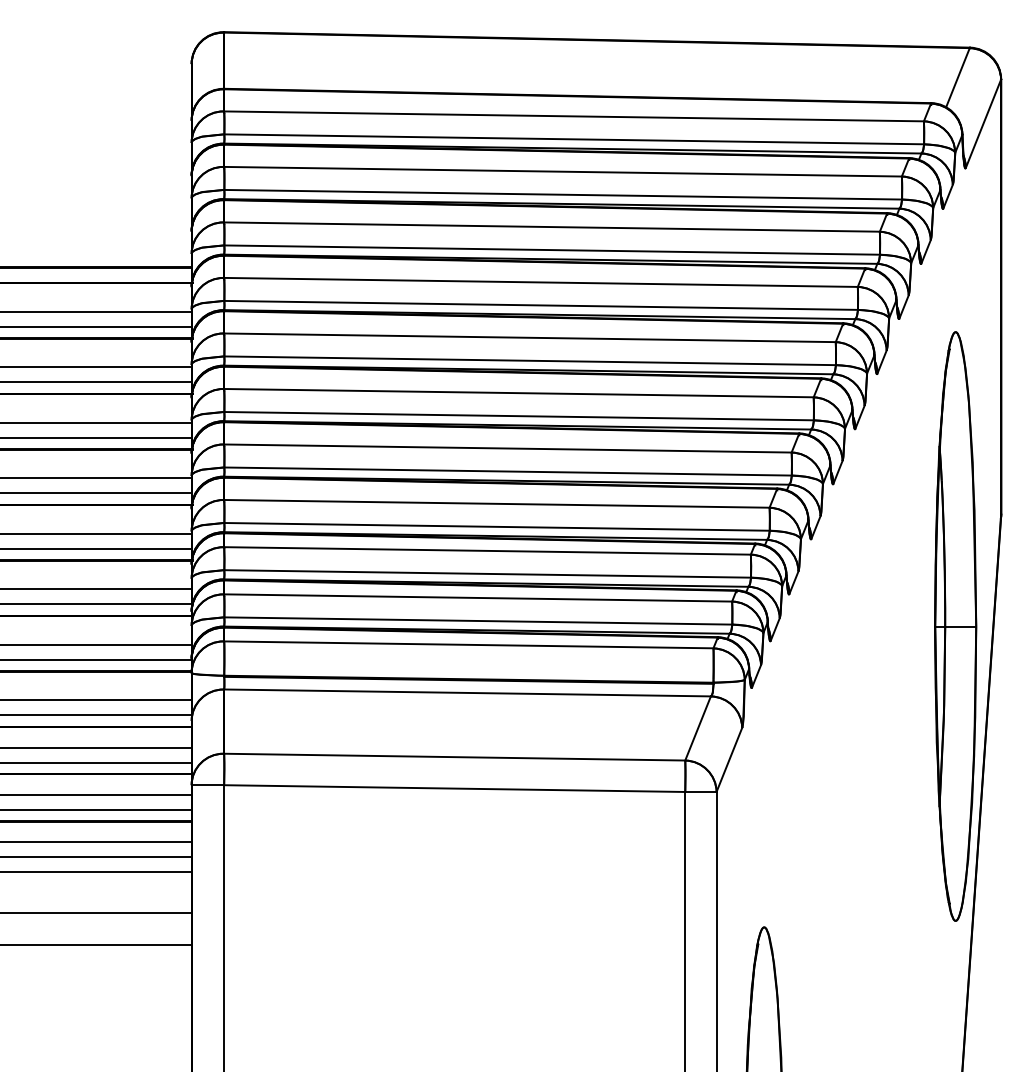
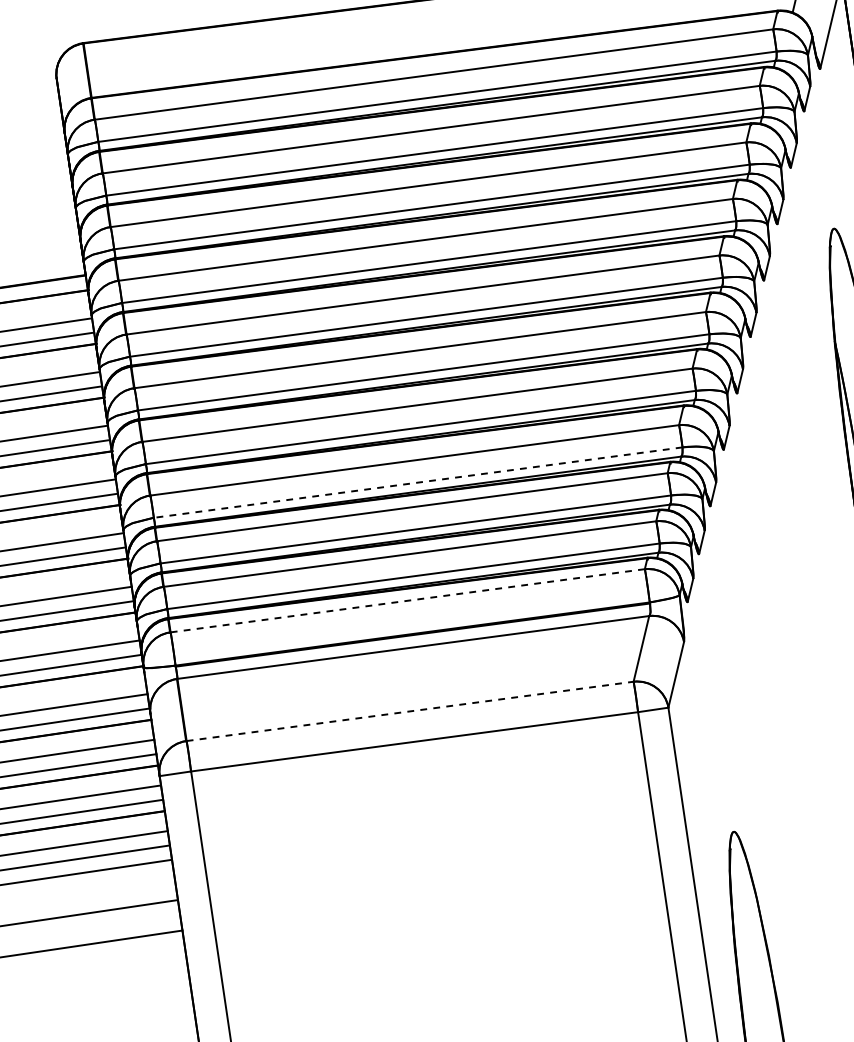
line: (497, 526) -> (418, 482), solid -> dashed
line: (468, 644) -> (407, 600), solid -> dashed
line: (454, 757) -> (409, 711), solid -> dashed

